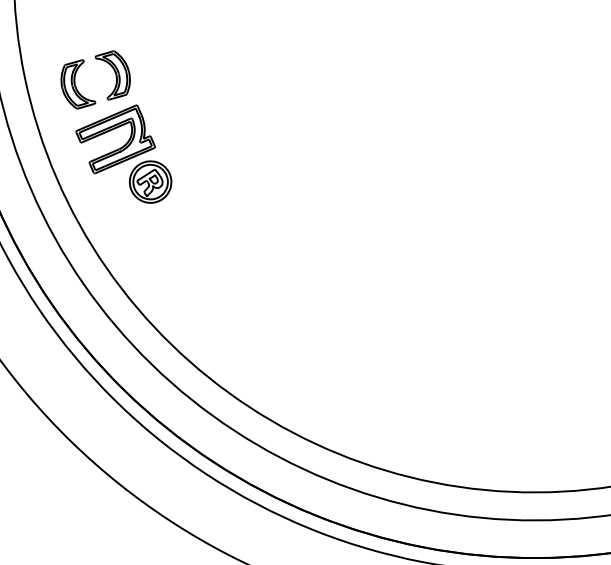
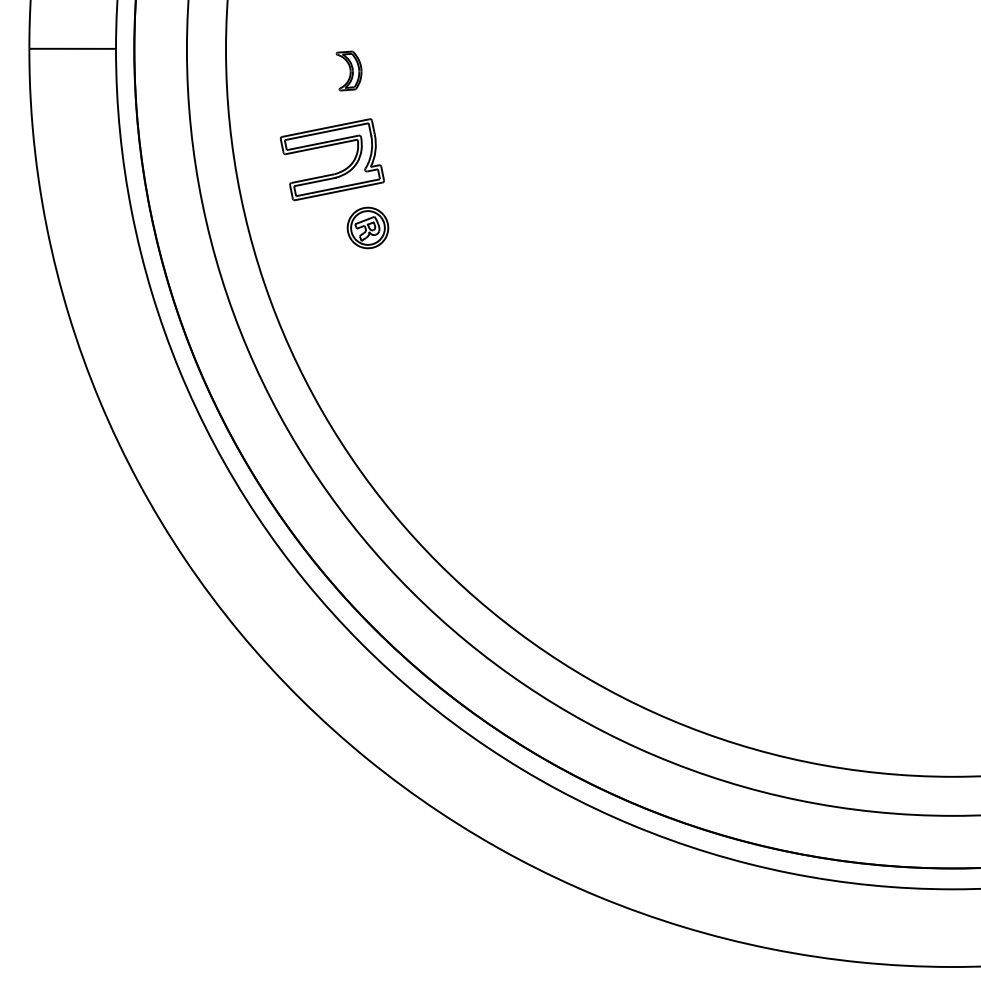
part: (113, 74) -> (348, 70), size x0.6
part: (76, 85) -> (294, 74), removed
part: (150, 181) -> (367, 227), size x0.7

